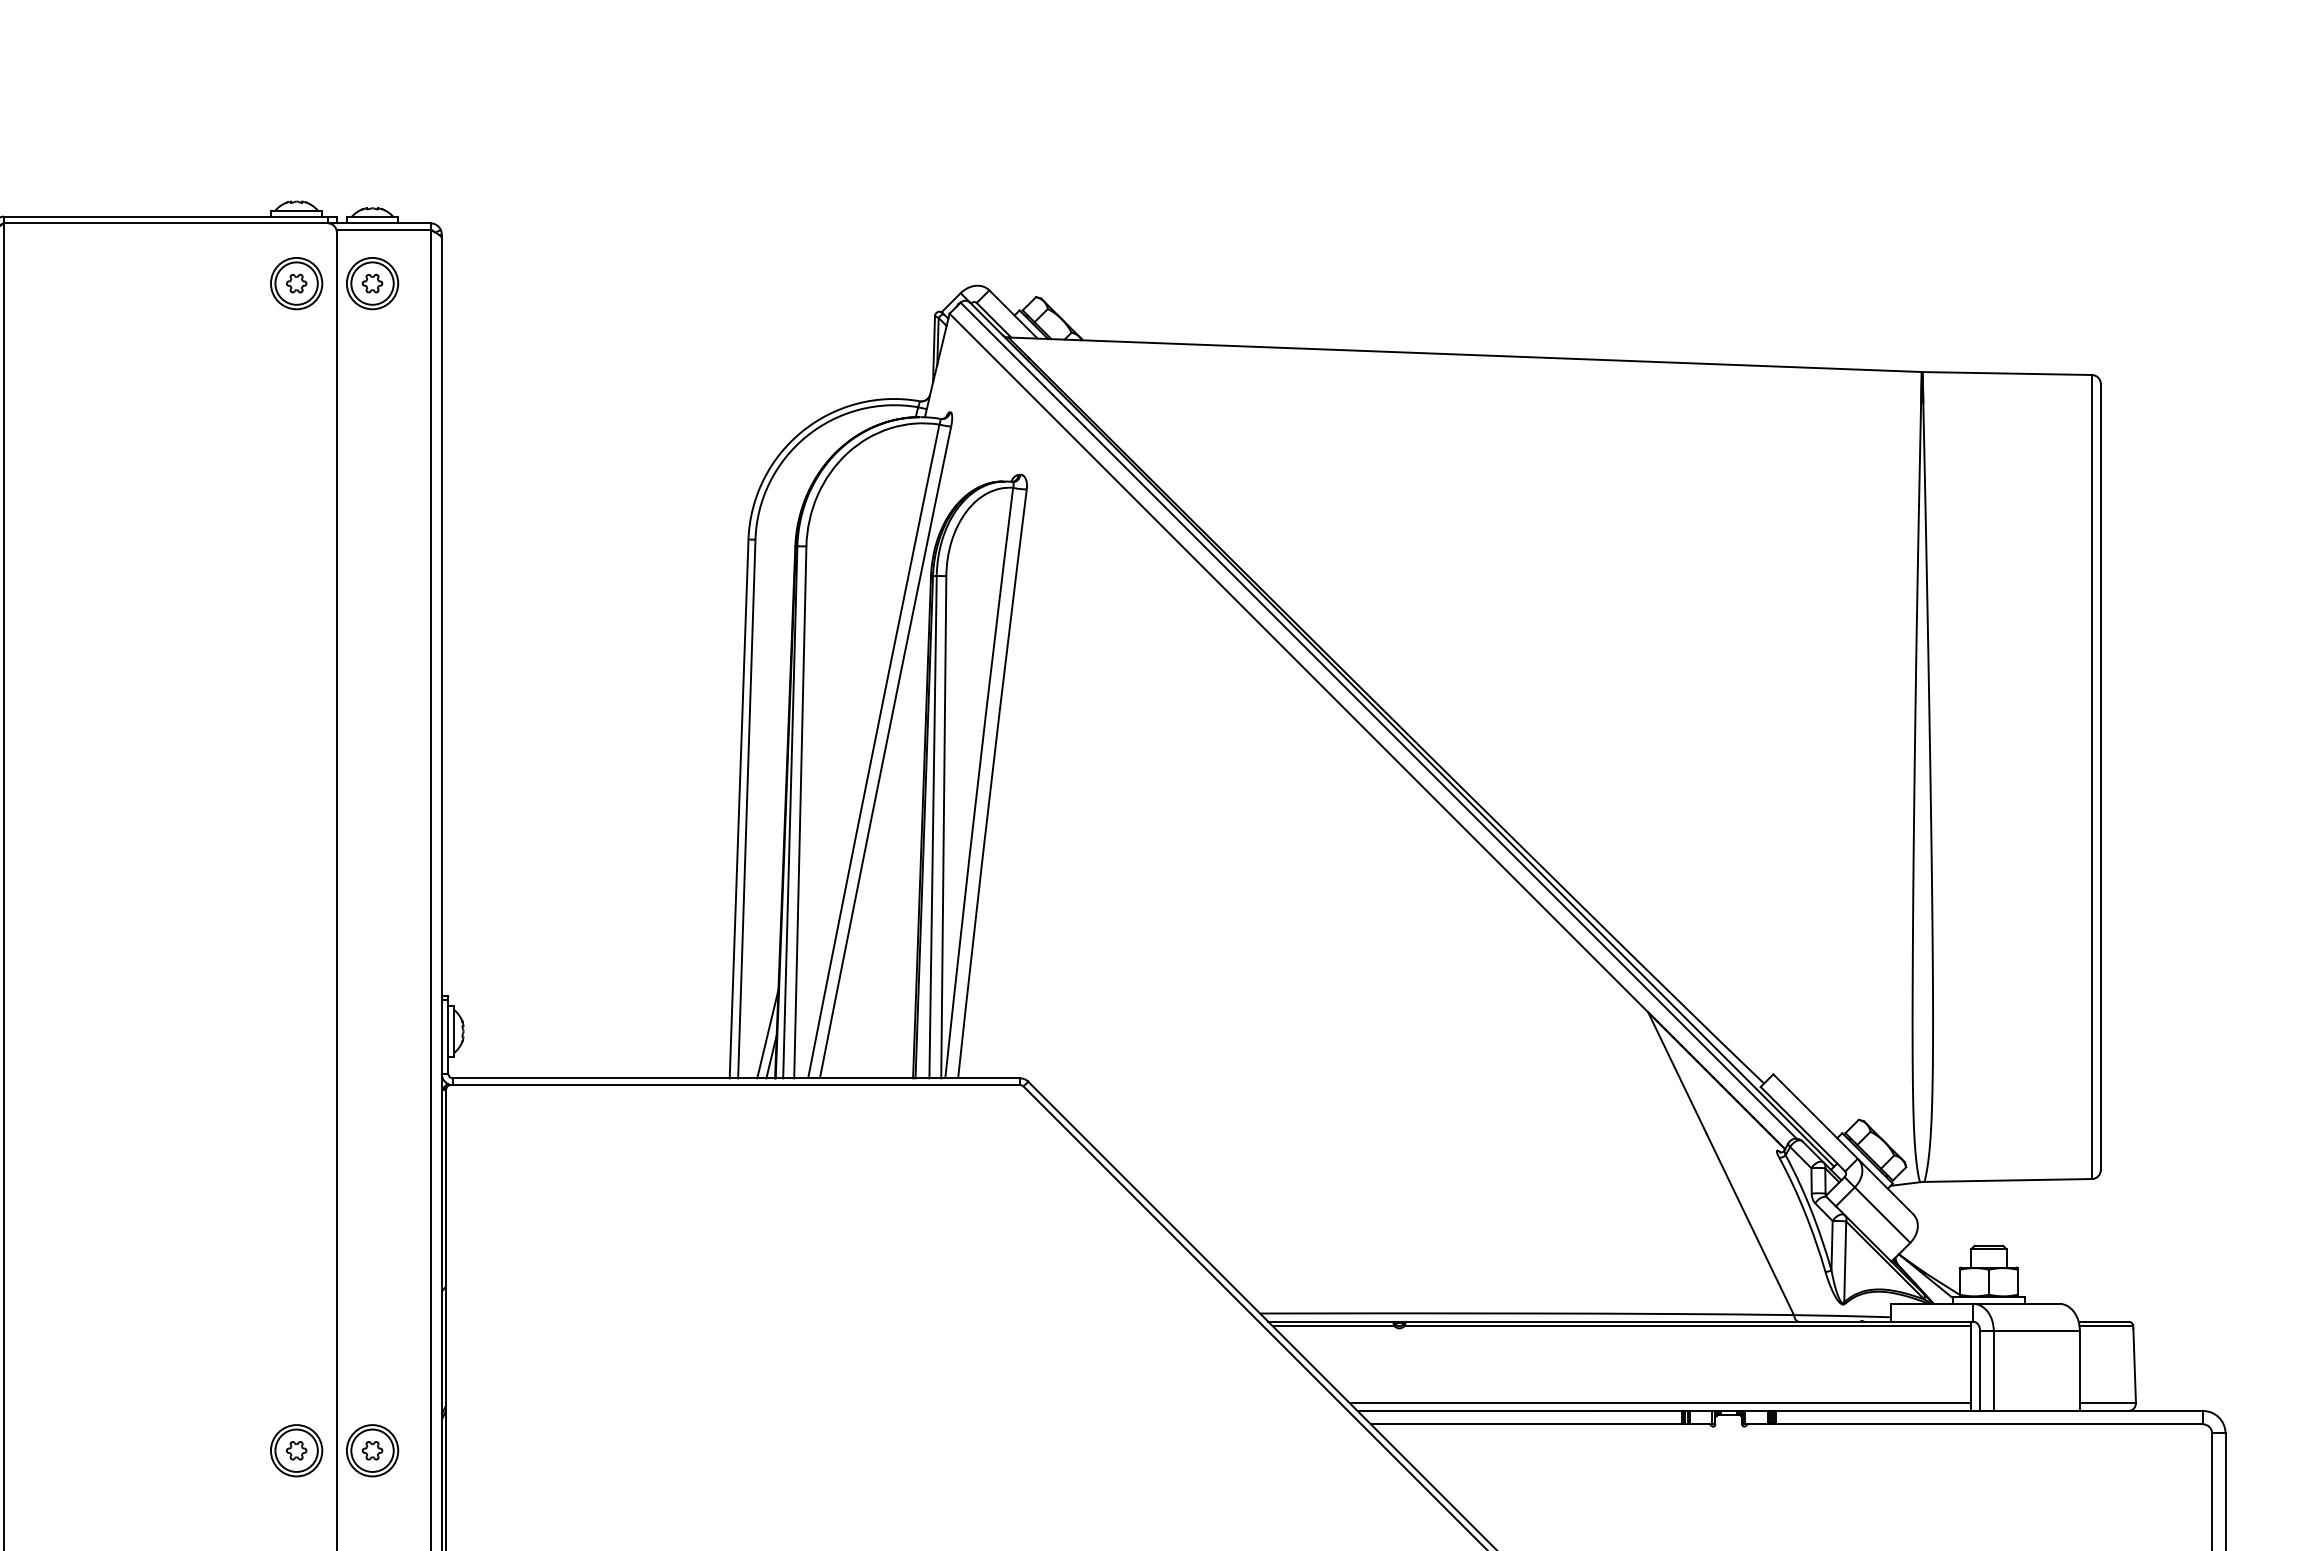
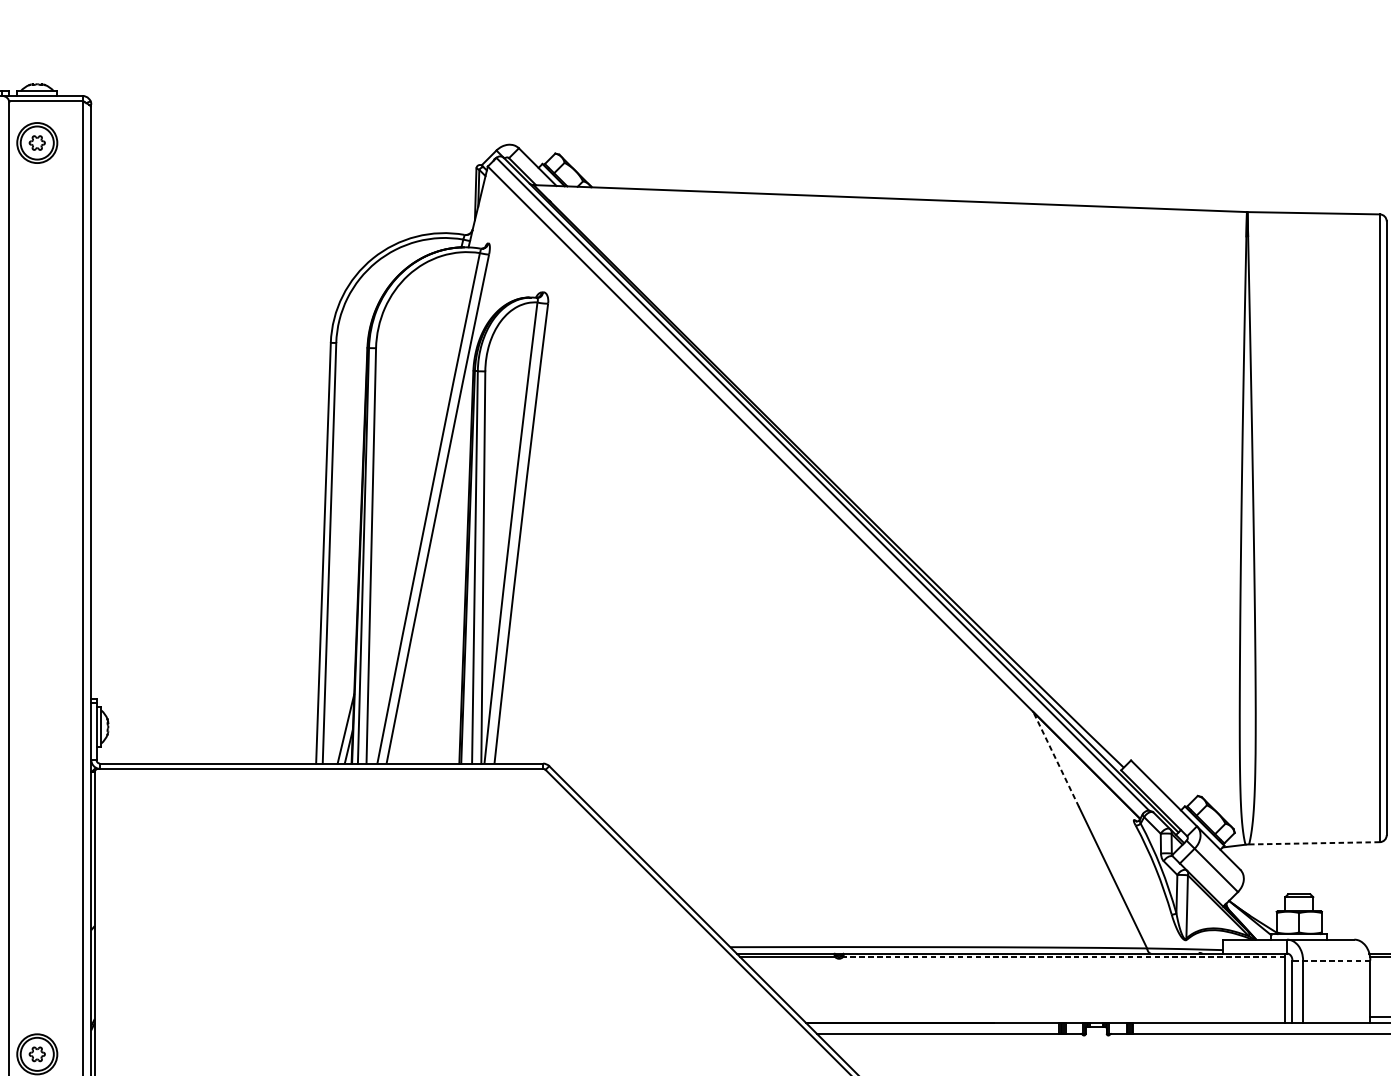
line: (1677, 1073) -> (1056, 759), solid -> dashed
line: (2008, 1180) -> (1314, 843), solid -> dashed
line: (1687, 1326) -> (1064, 957), solid -> dashed
line: (2029, 1330) -> (1331, 960), solid -> dashed
line: (1660, 1403) -> (1042, 1017), removed

